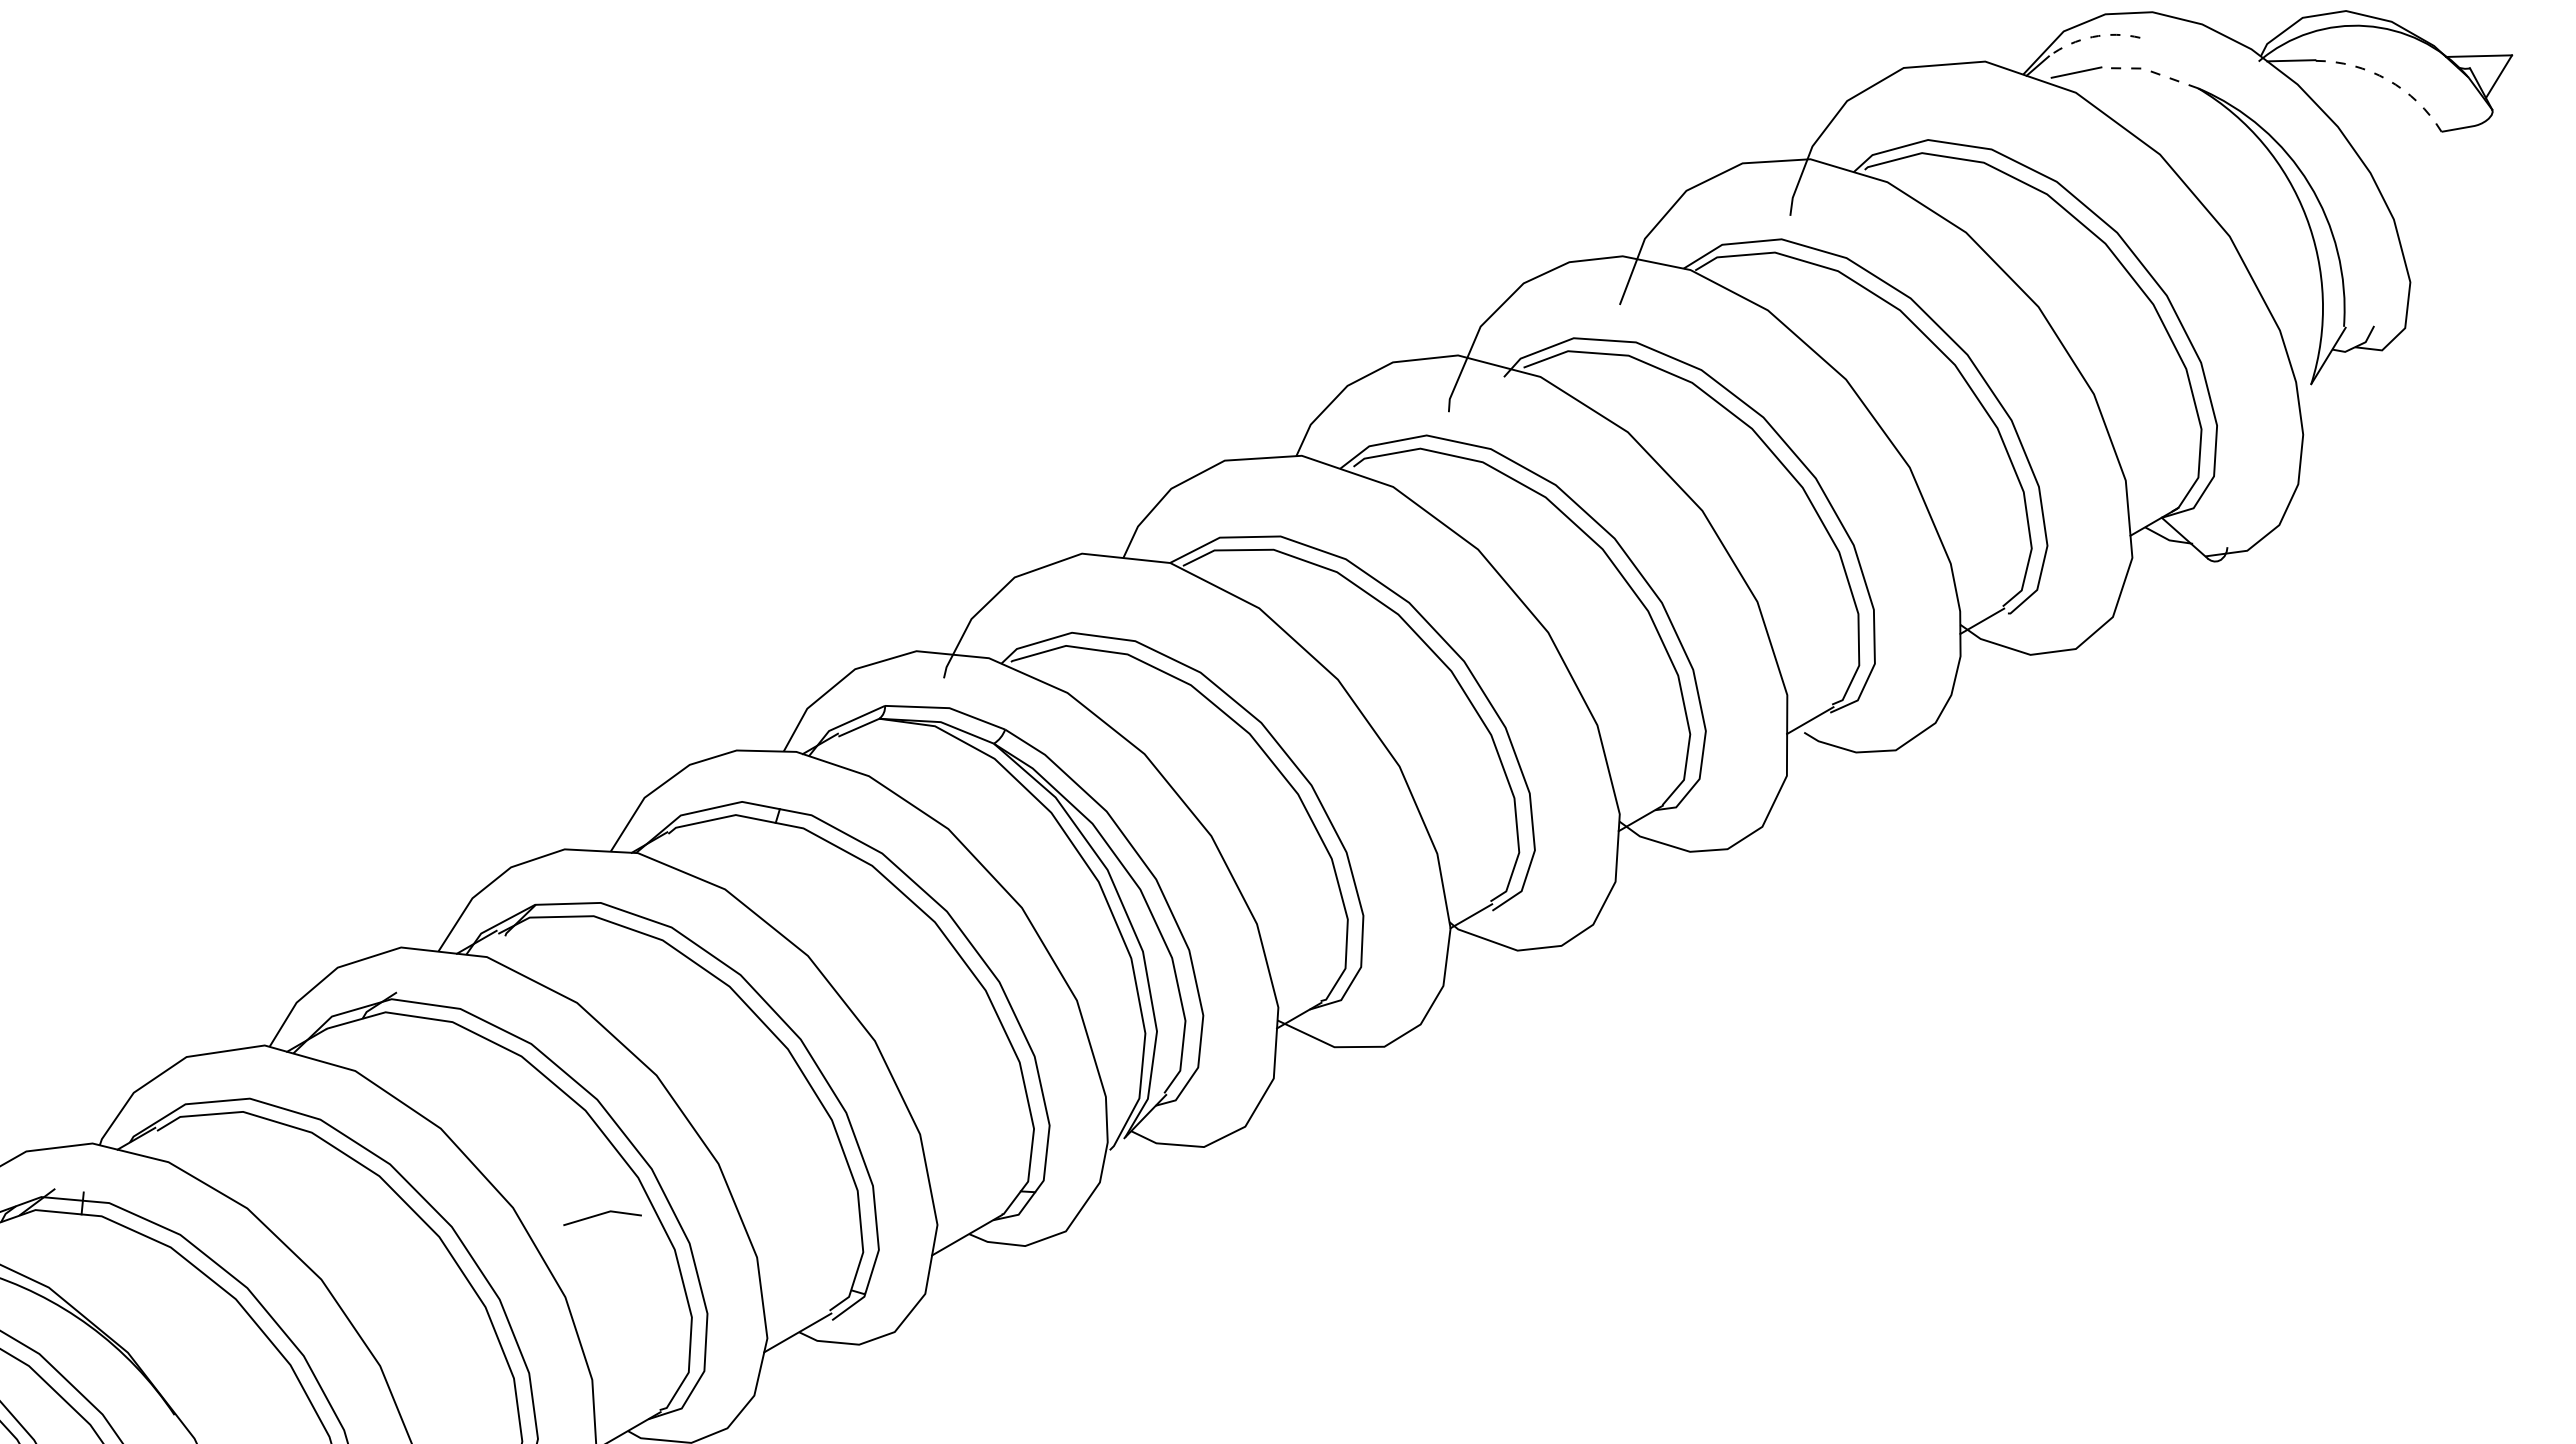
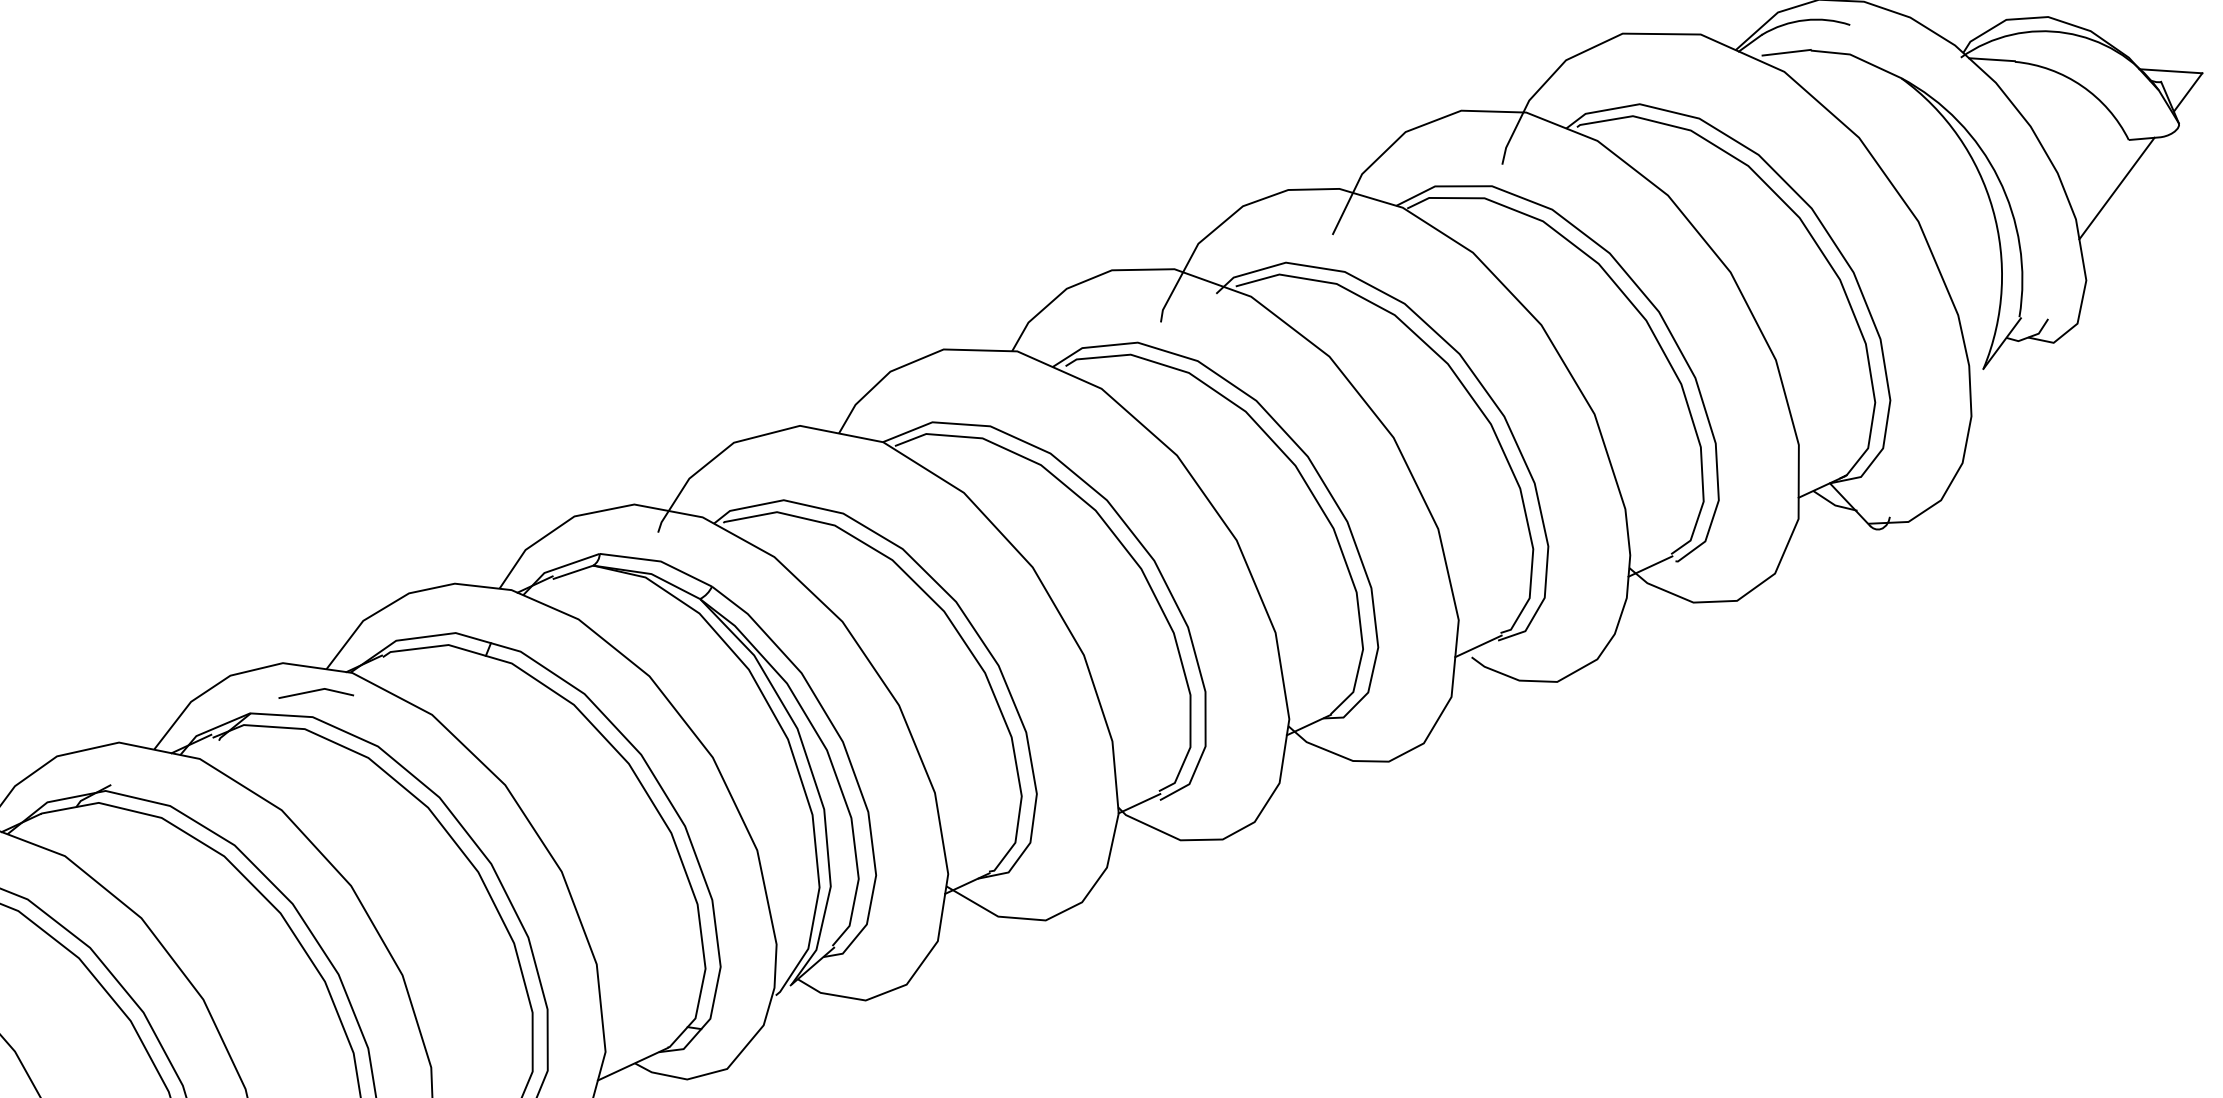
arc: (2092, 37) -> (1804, 20), dashed -> solid
line: (2150, 71) -> (1857, 57), dashed -> solid
arc: (2387, 79) -> (2081, 85), dashed -> solid
line: (2433, 183) -> (2116, 188), added
line: (600, 1215) -> (314, 691), moved

